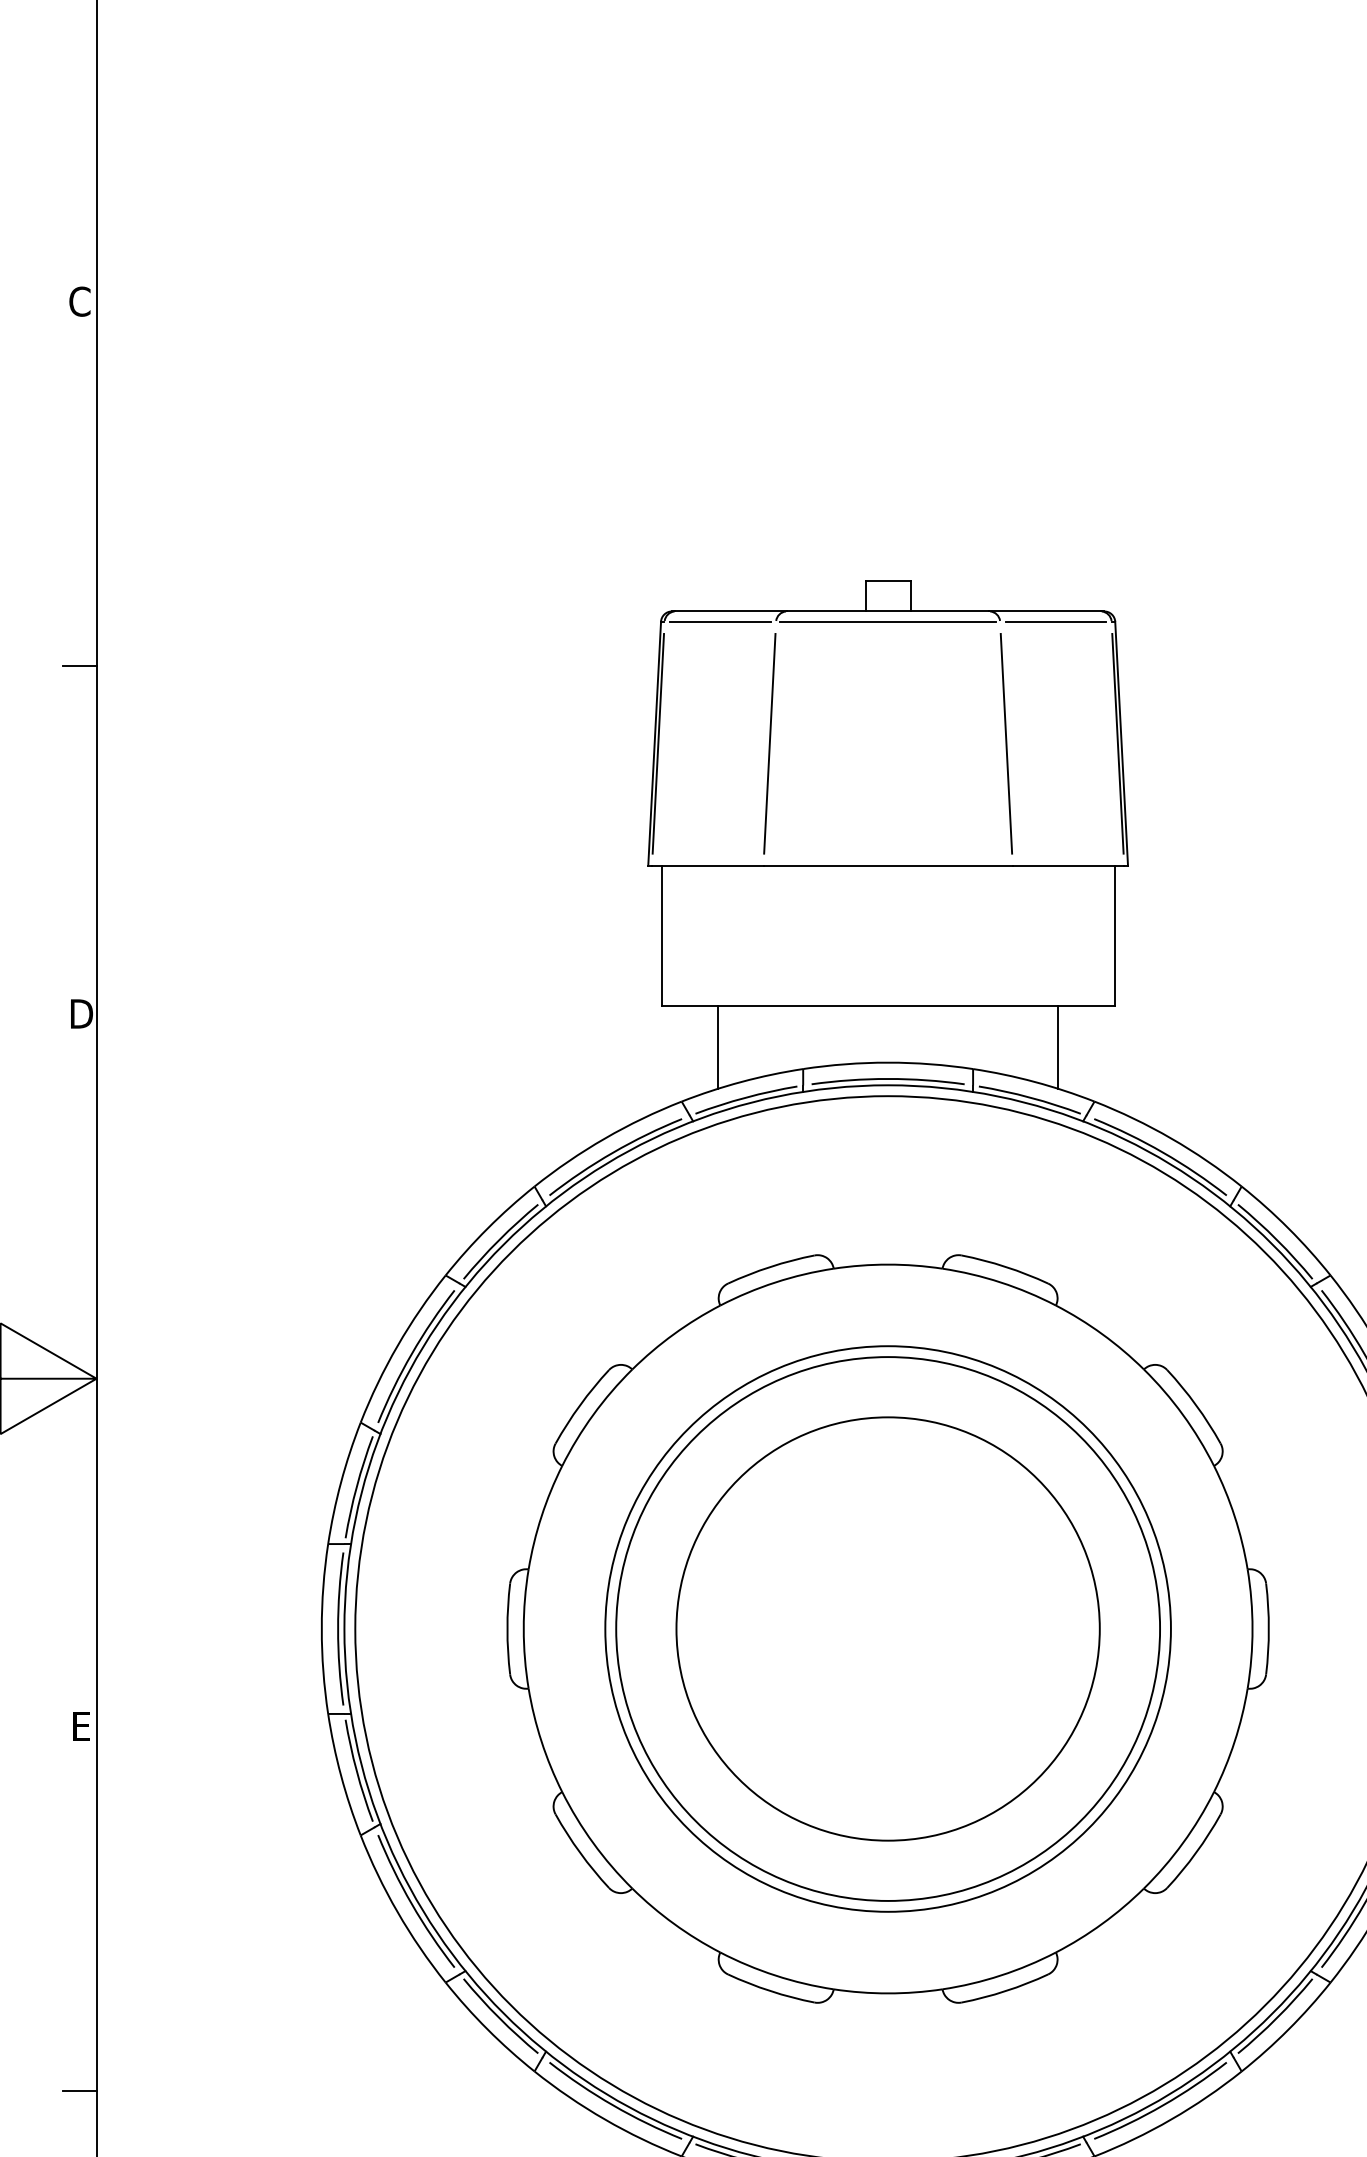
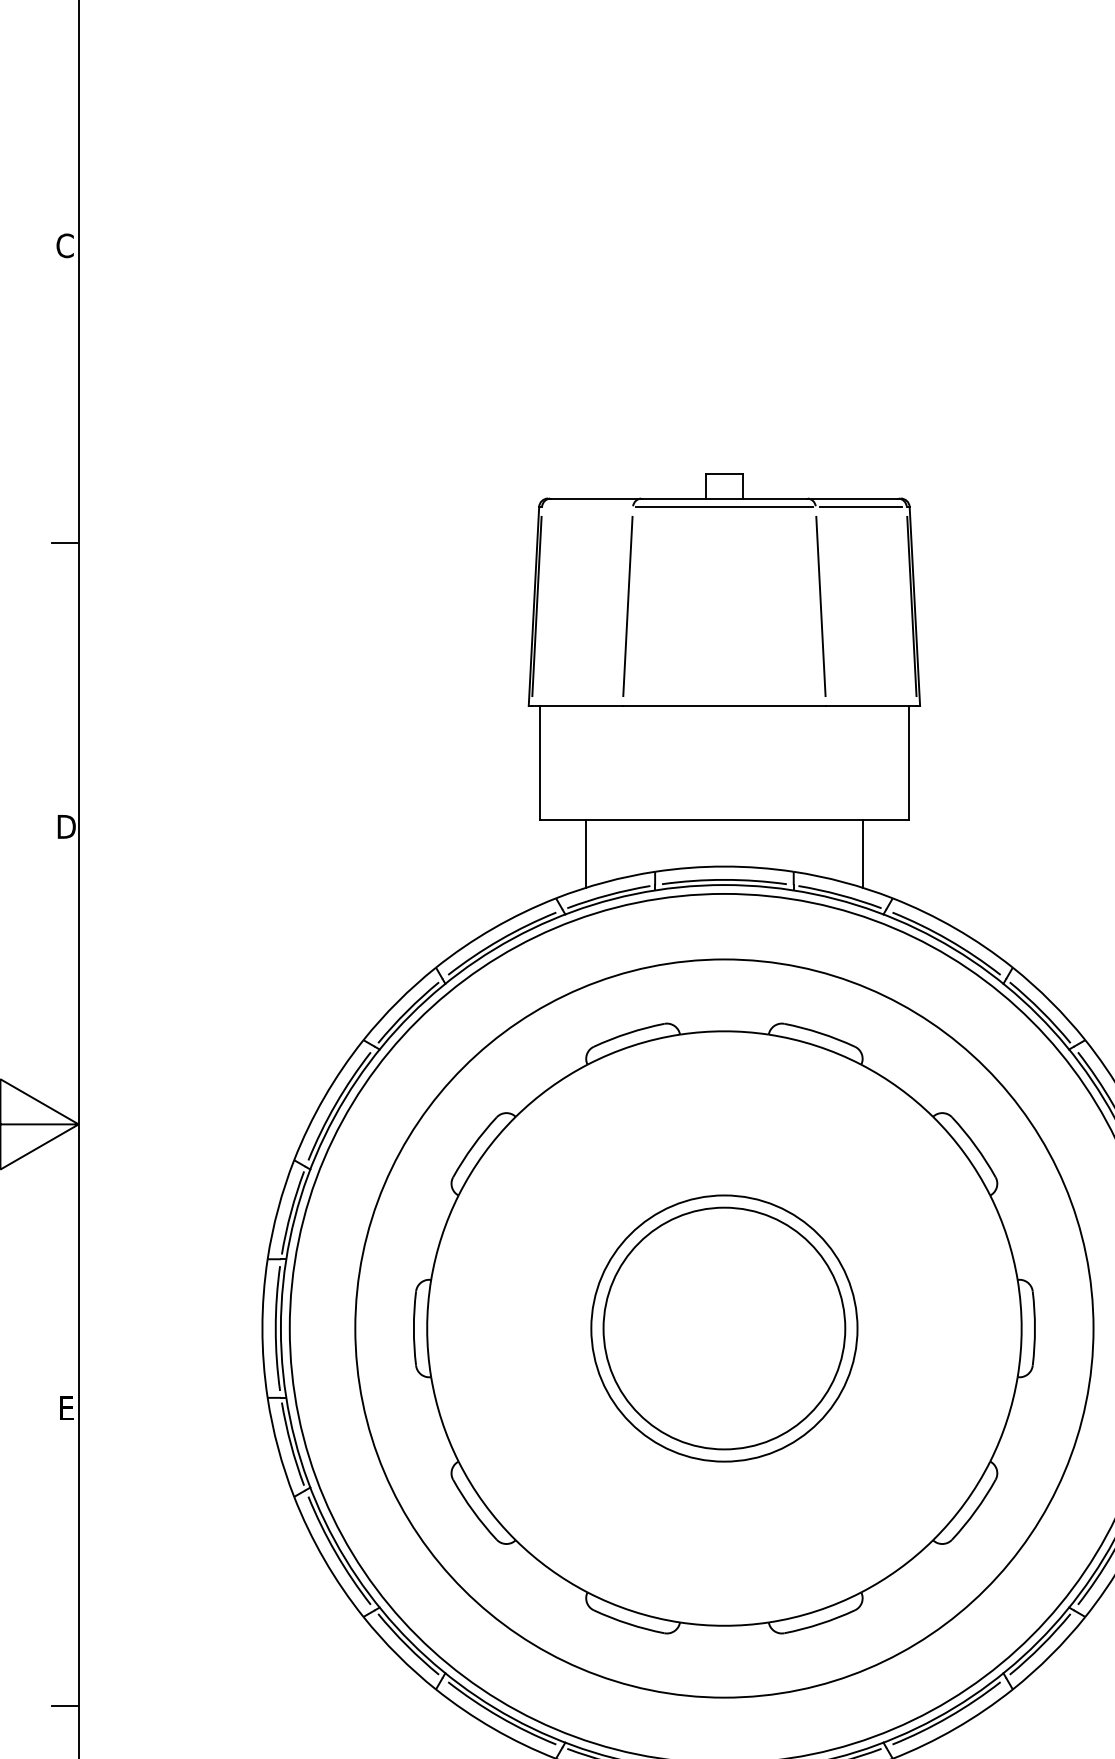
line: (720, 621) -> (587, 506), removed
circle: (887, 1628) -> (723, 1328), size x0.7
circle: (887, 1628) -> (723, 1328), size x1.6
circle: (888, 1628) -> (724, 1328), size x0.6

